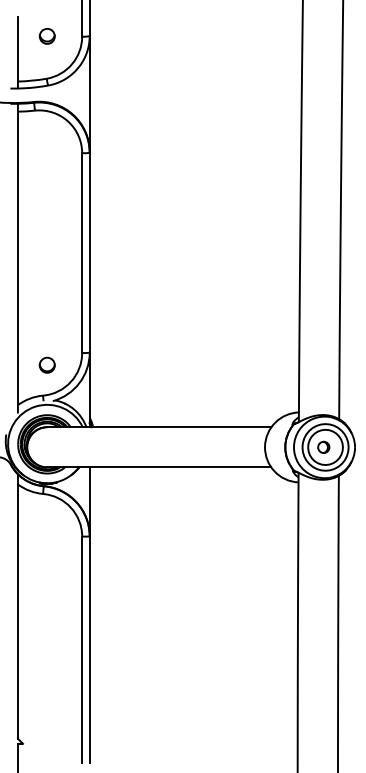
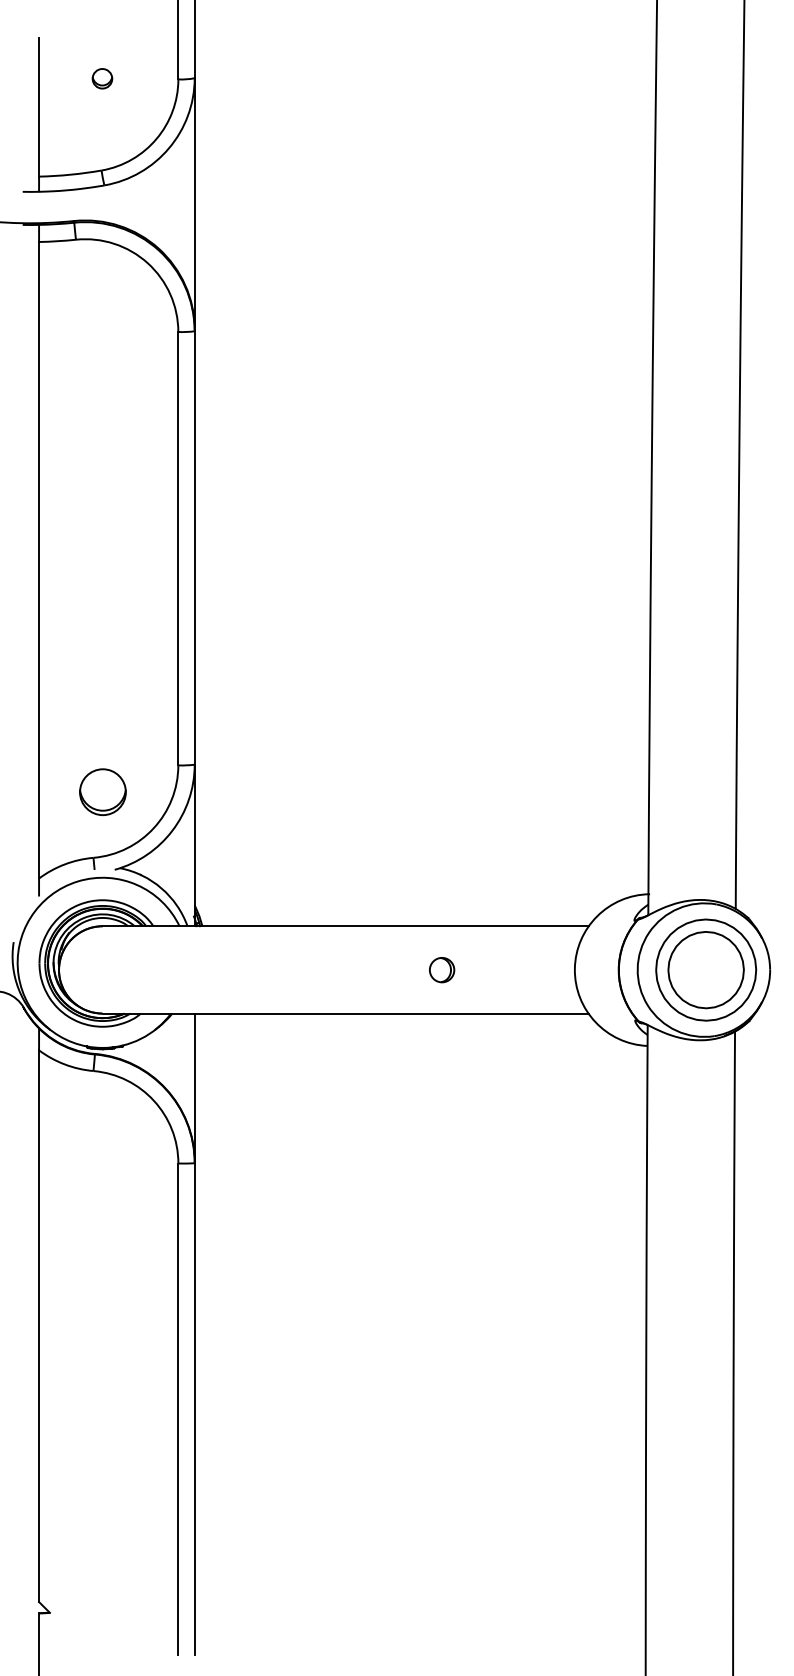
part: (46, 36) -> (100, 78), size x0.6
circle: (46, 364) -> (100, 790), size x1.4
part: (323, 446) -> (441, 968), moved

